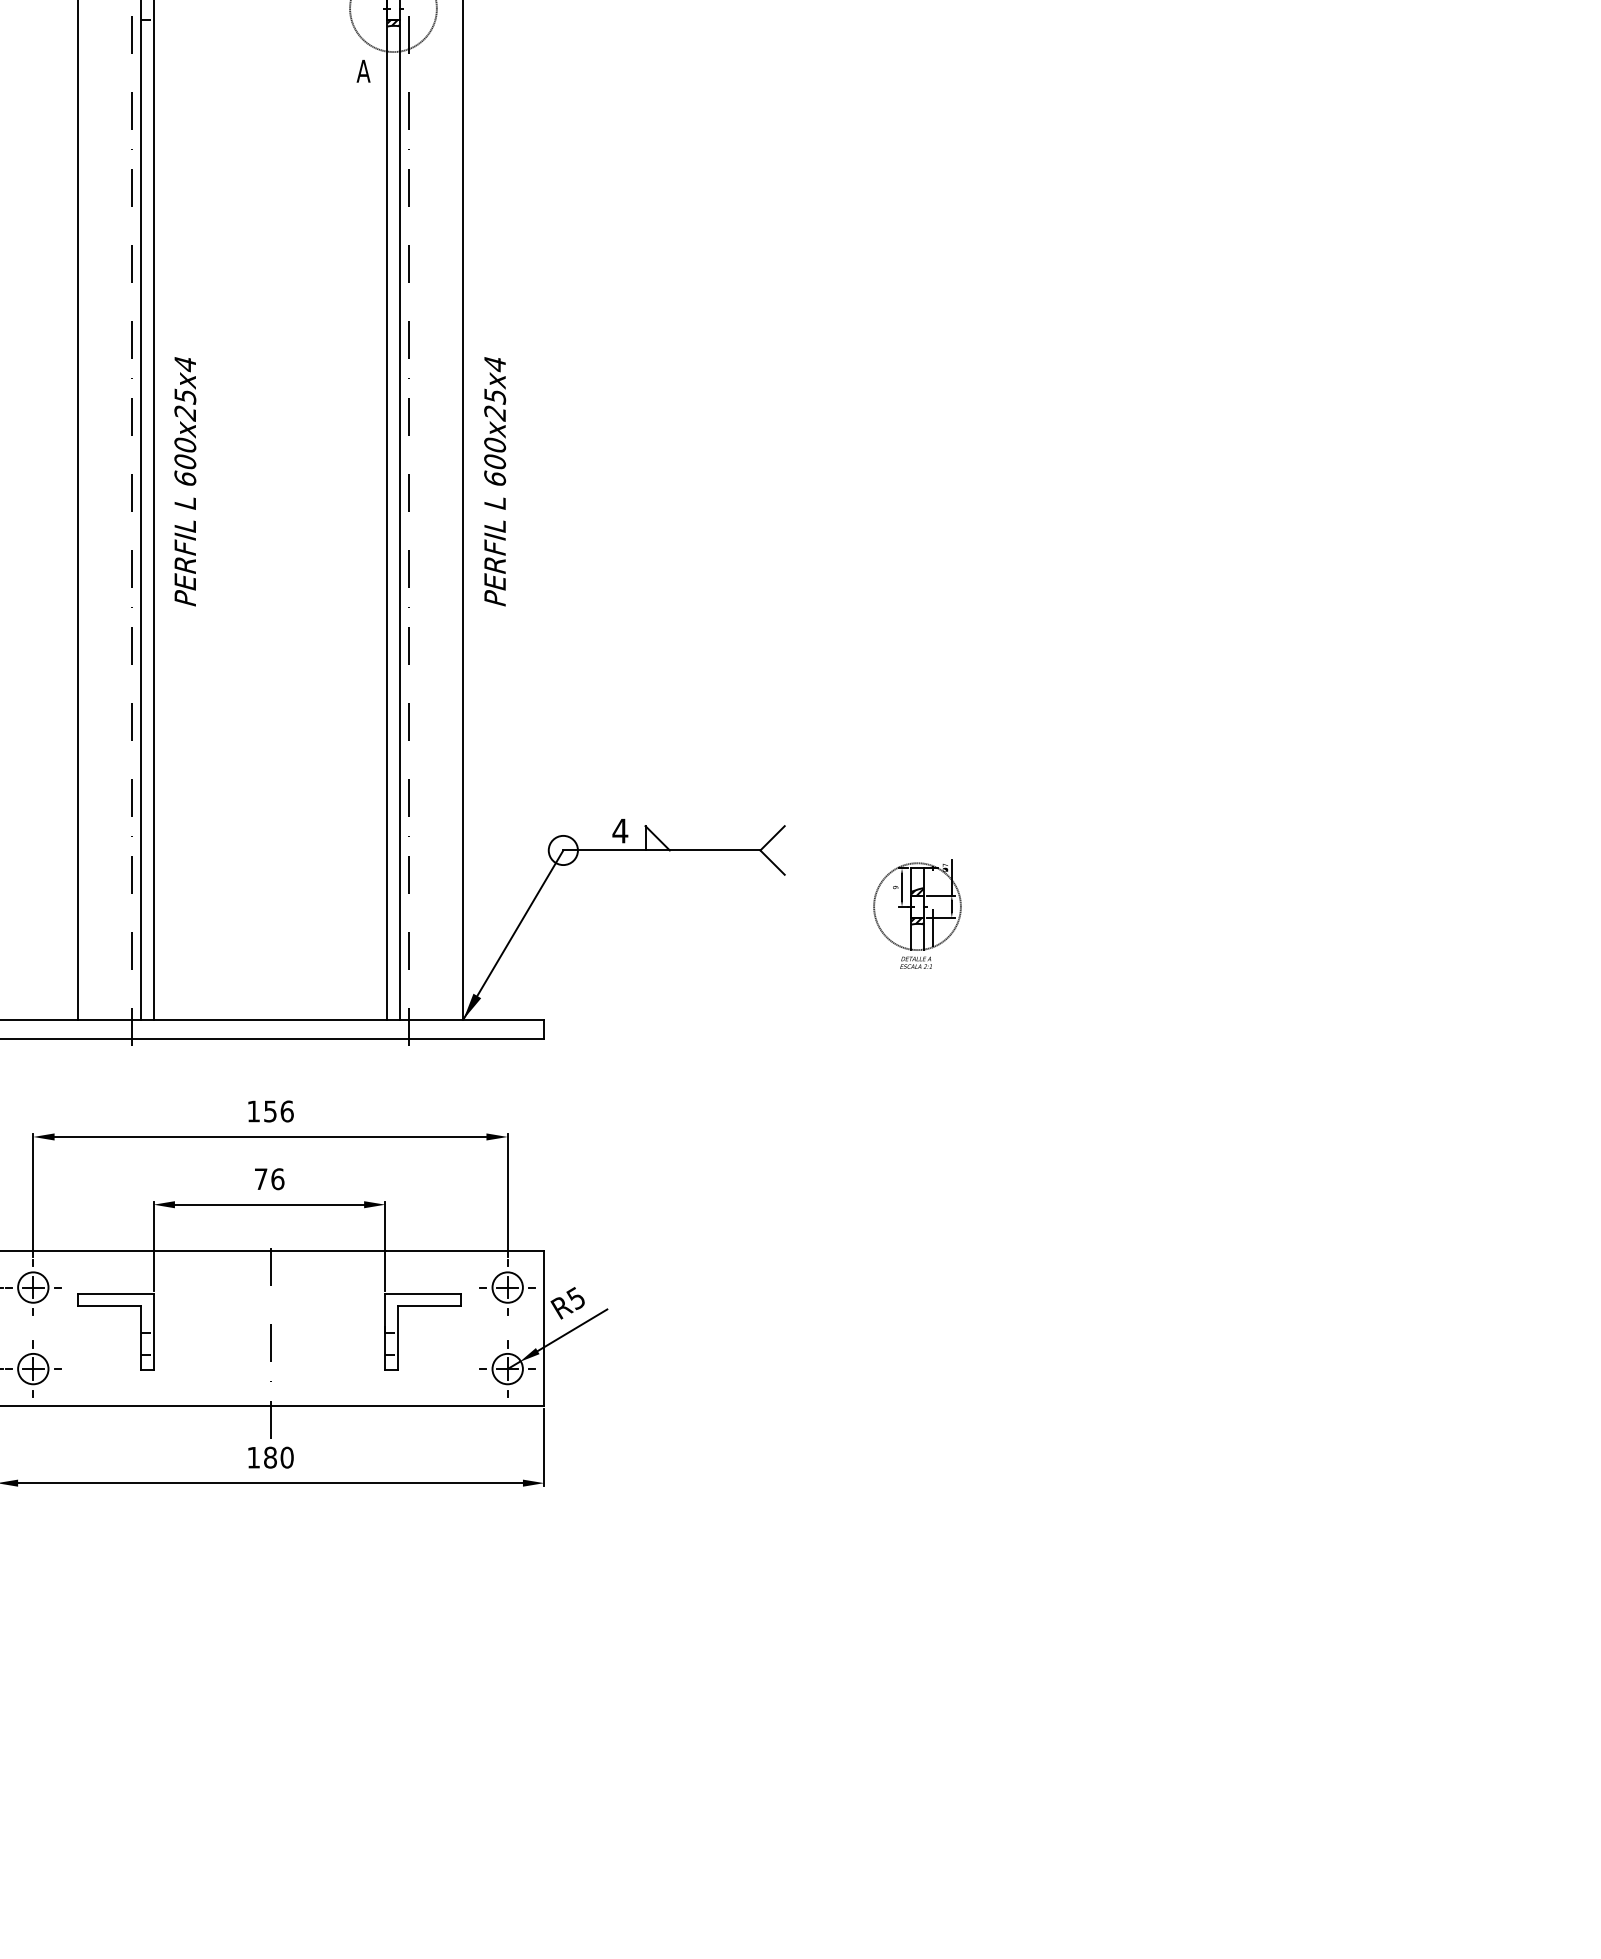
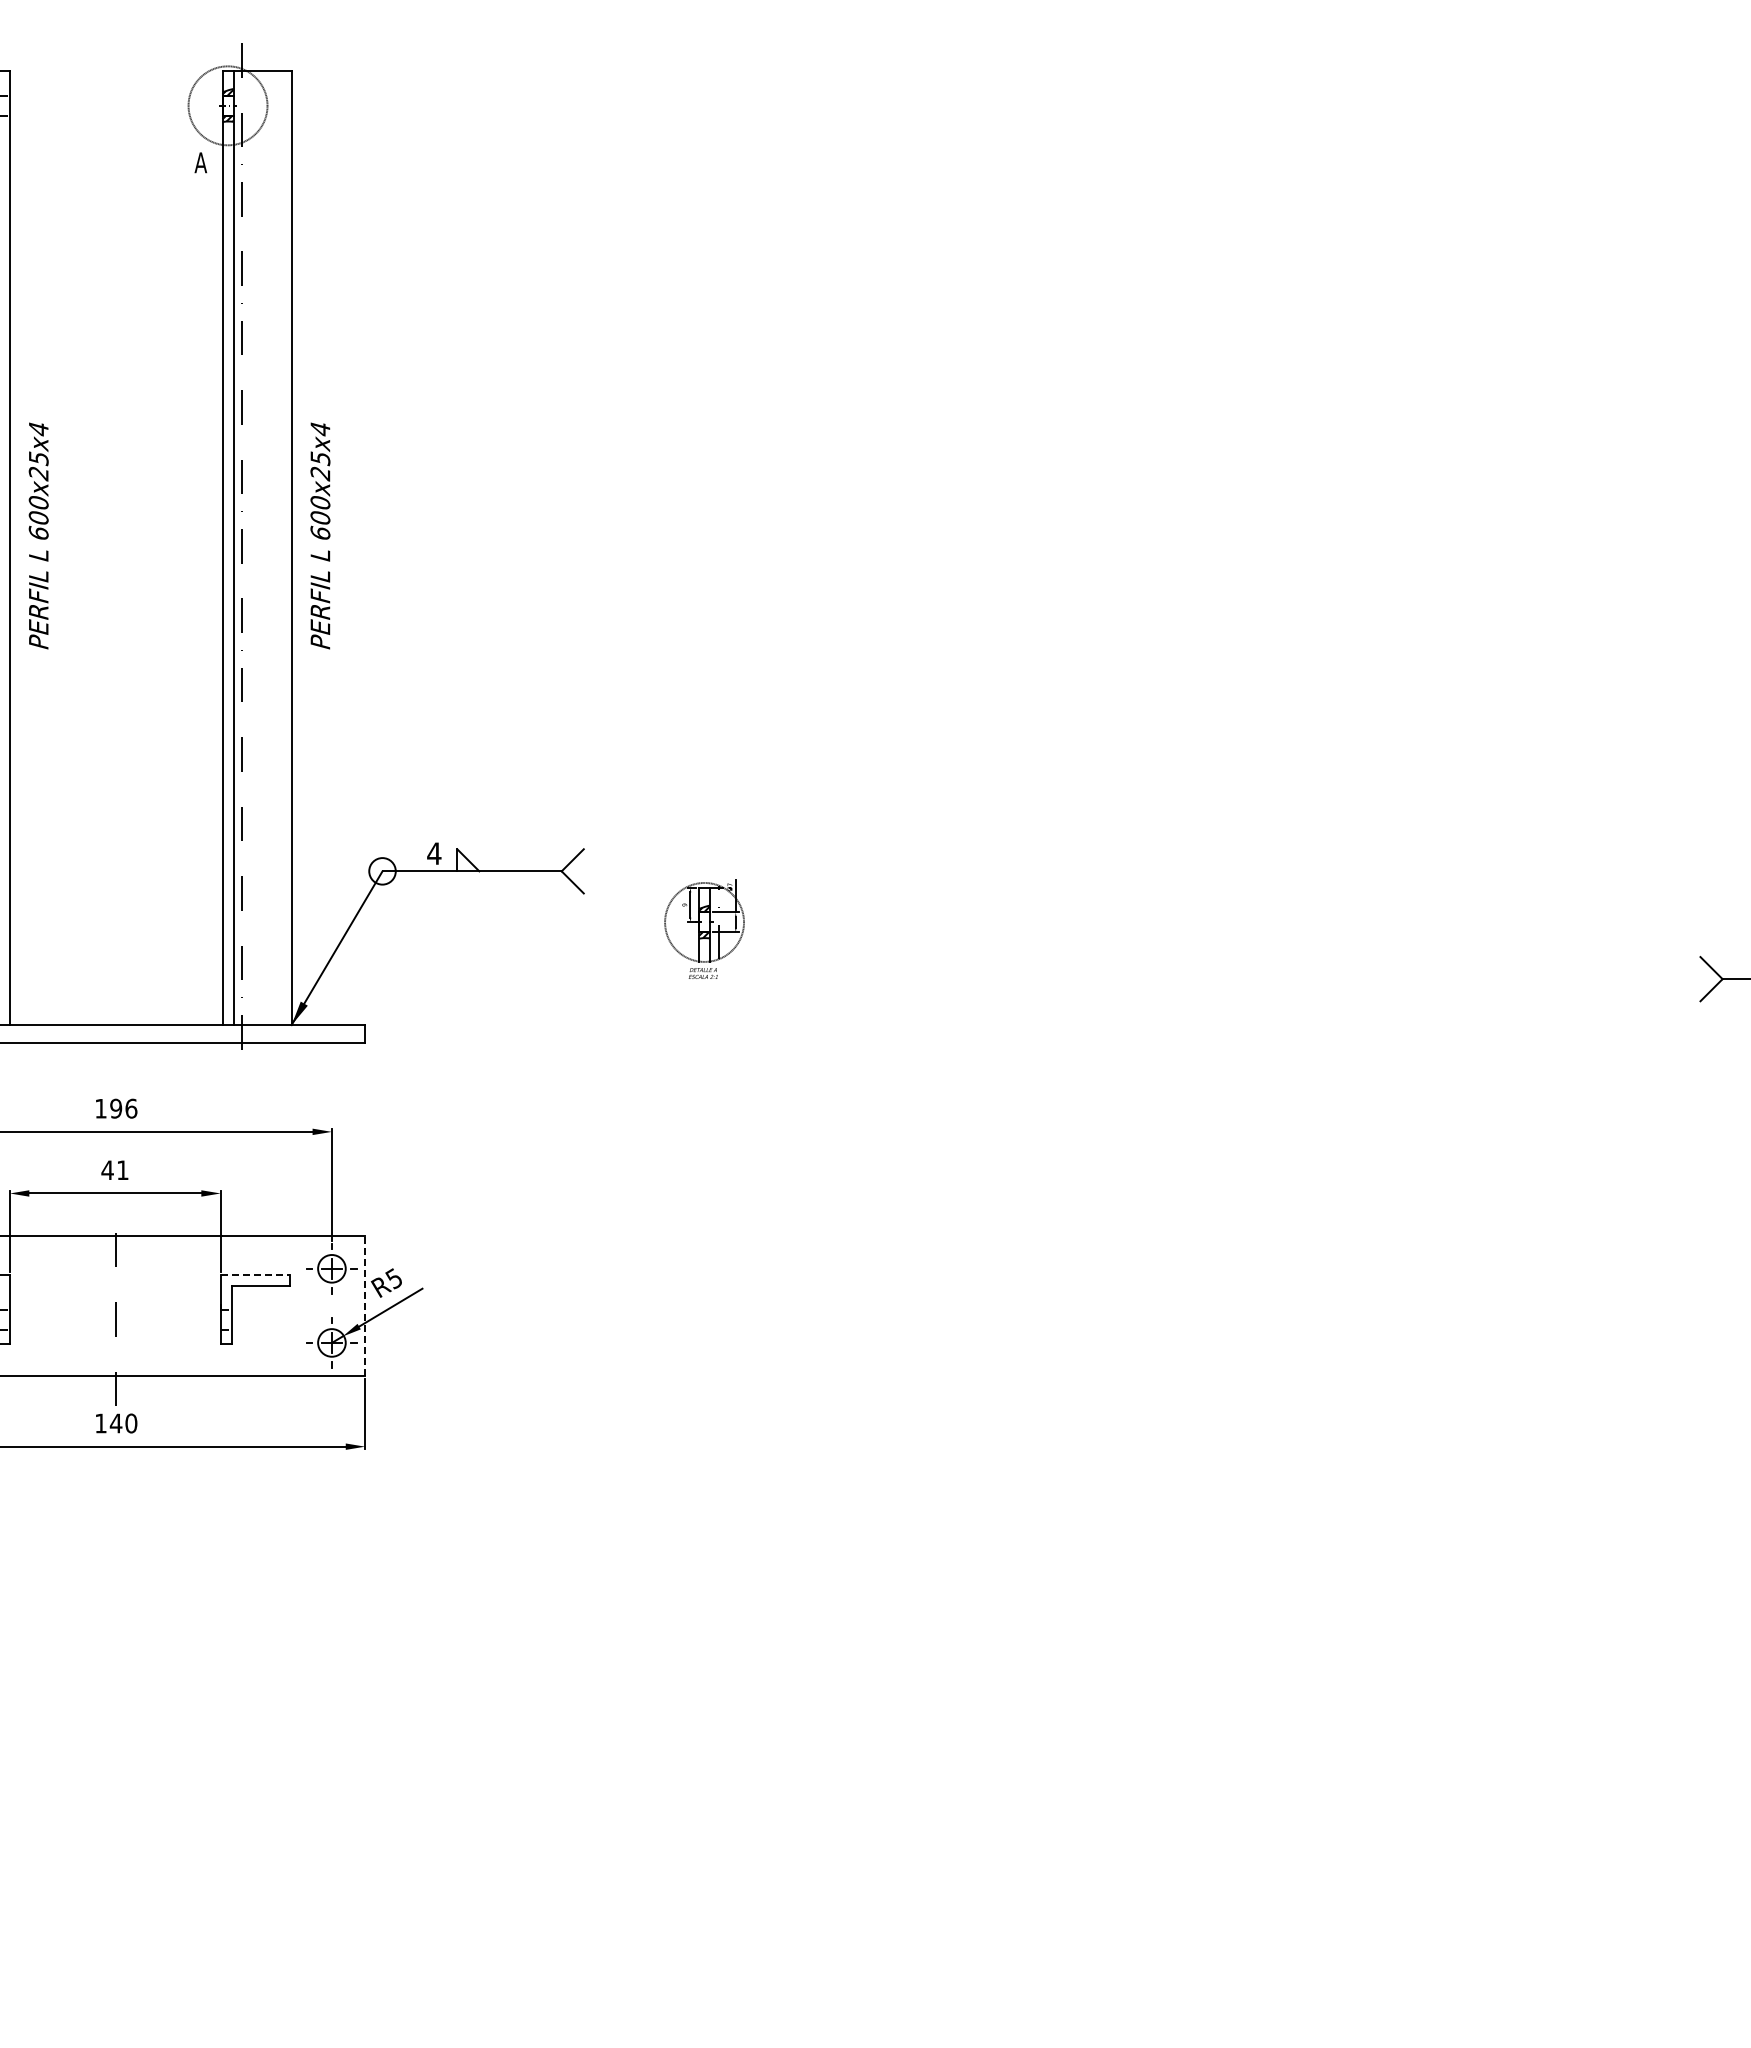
text: (270, 1111) -> (116, 1108), 156 -> 196
text: (268, 1179) -> (114, 1170), 76 -> 41
line: (423, 1293) -> (255, 1274), solid -> dashed
line: (544, 1327) -> (365, 1305), solid -> dashed
text: (269, 1457) -> (115, 1423), 180 -> 140

